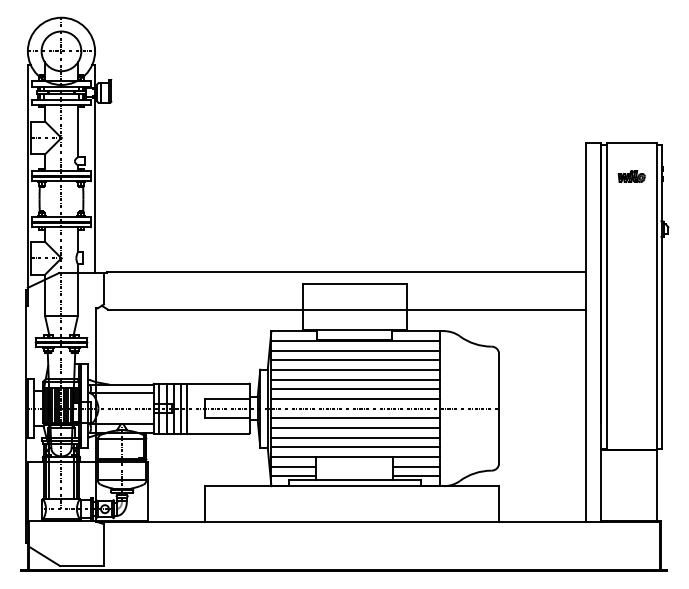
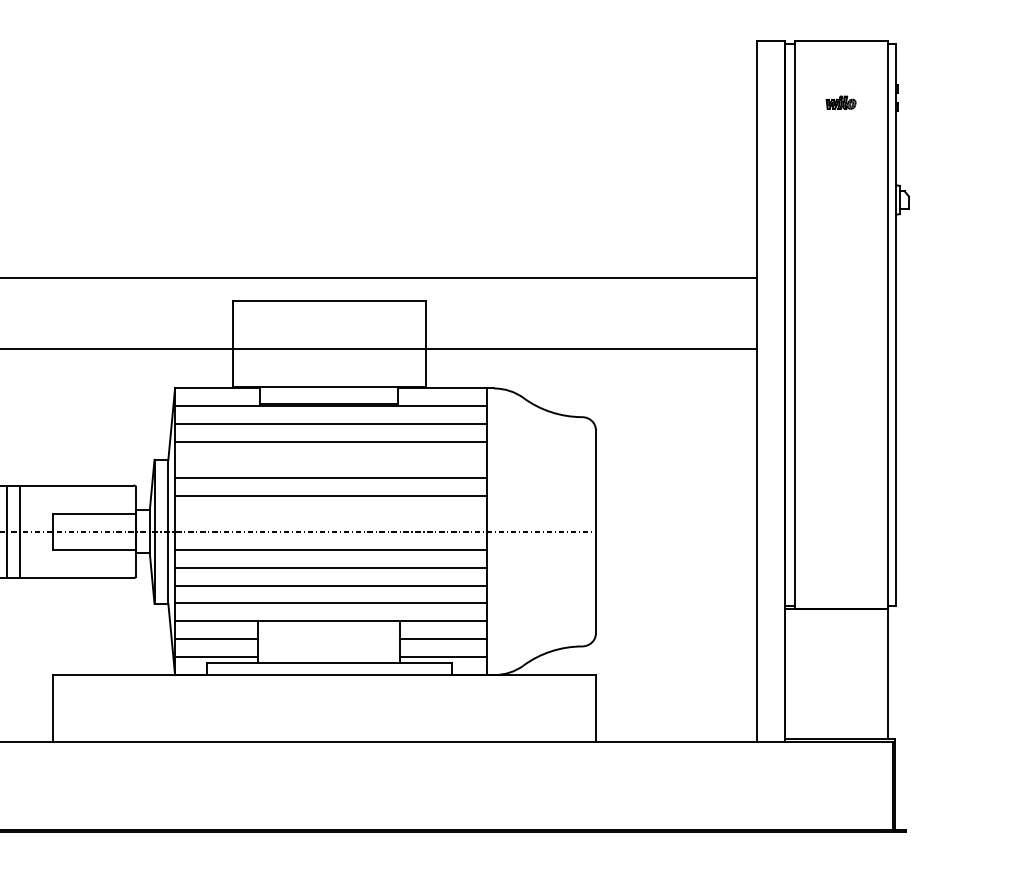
part: (631, 176) -> (840, 102), size x0.6
line: (355, 369) -> (330, 459), removed
line: (355, 398) -> (330, 513), removed

